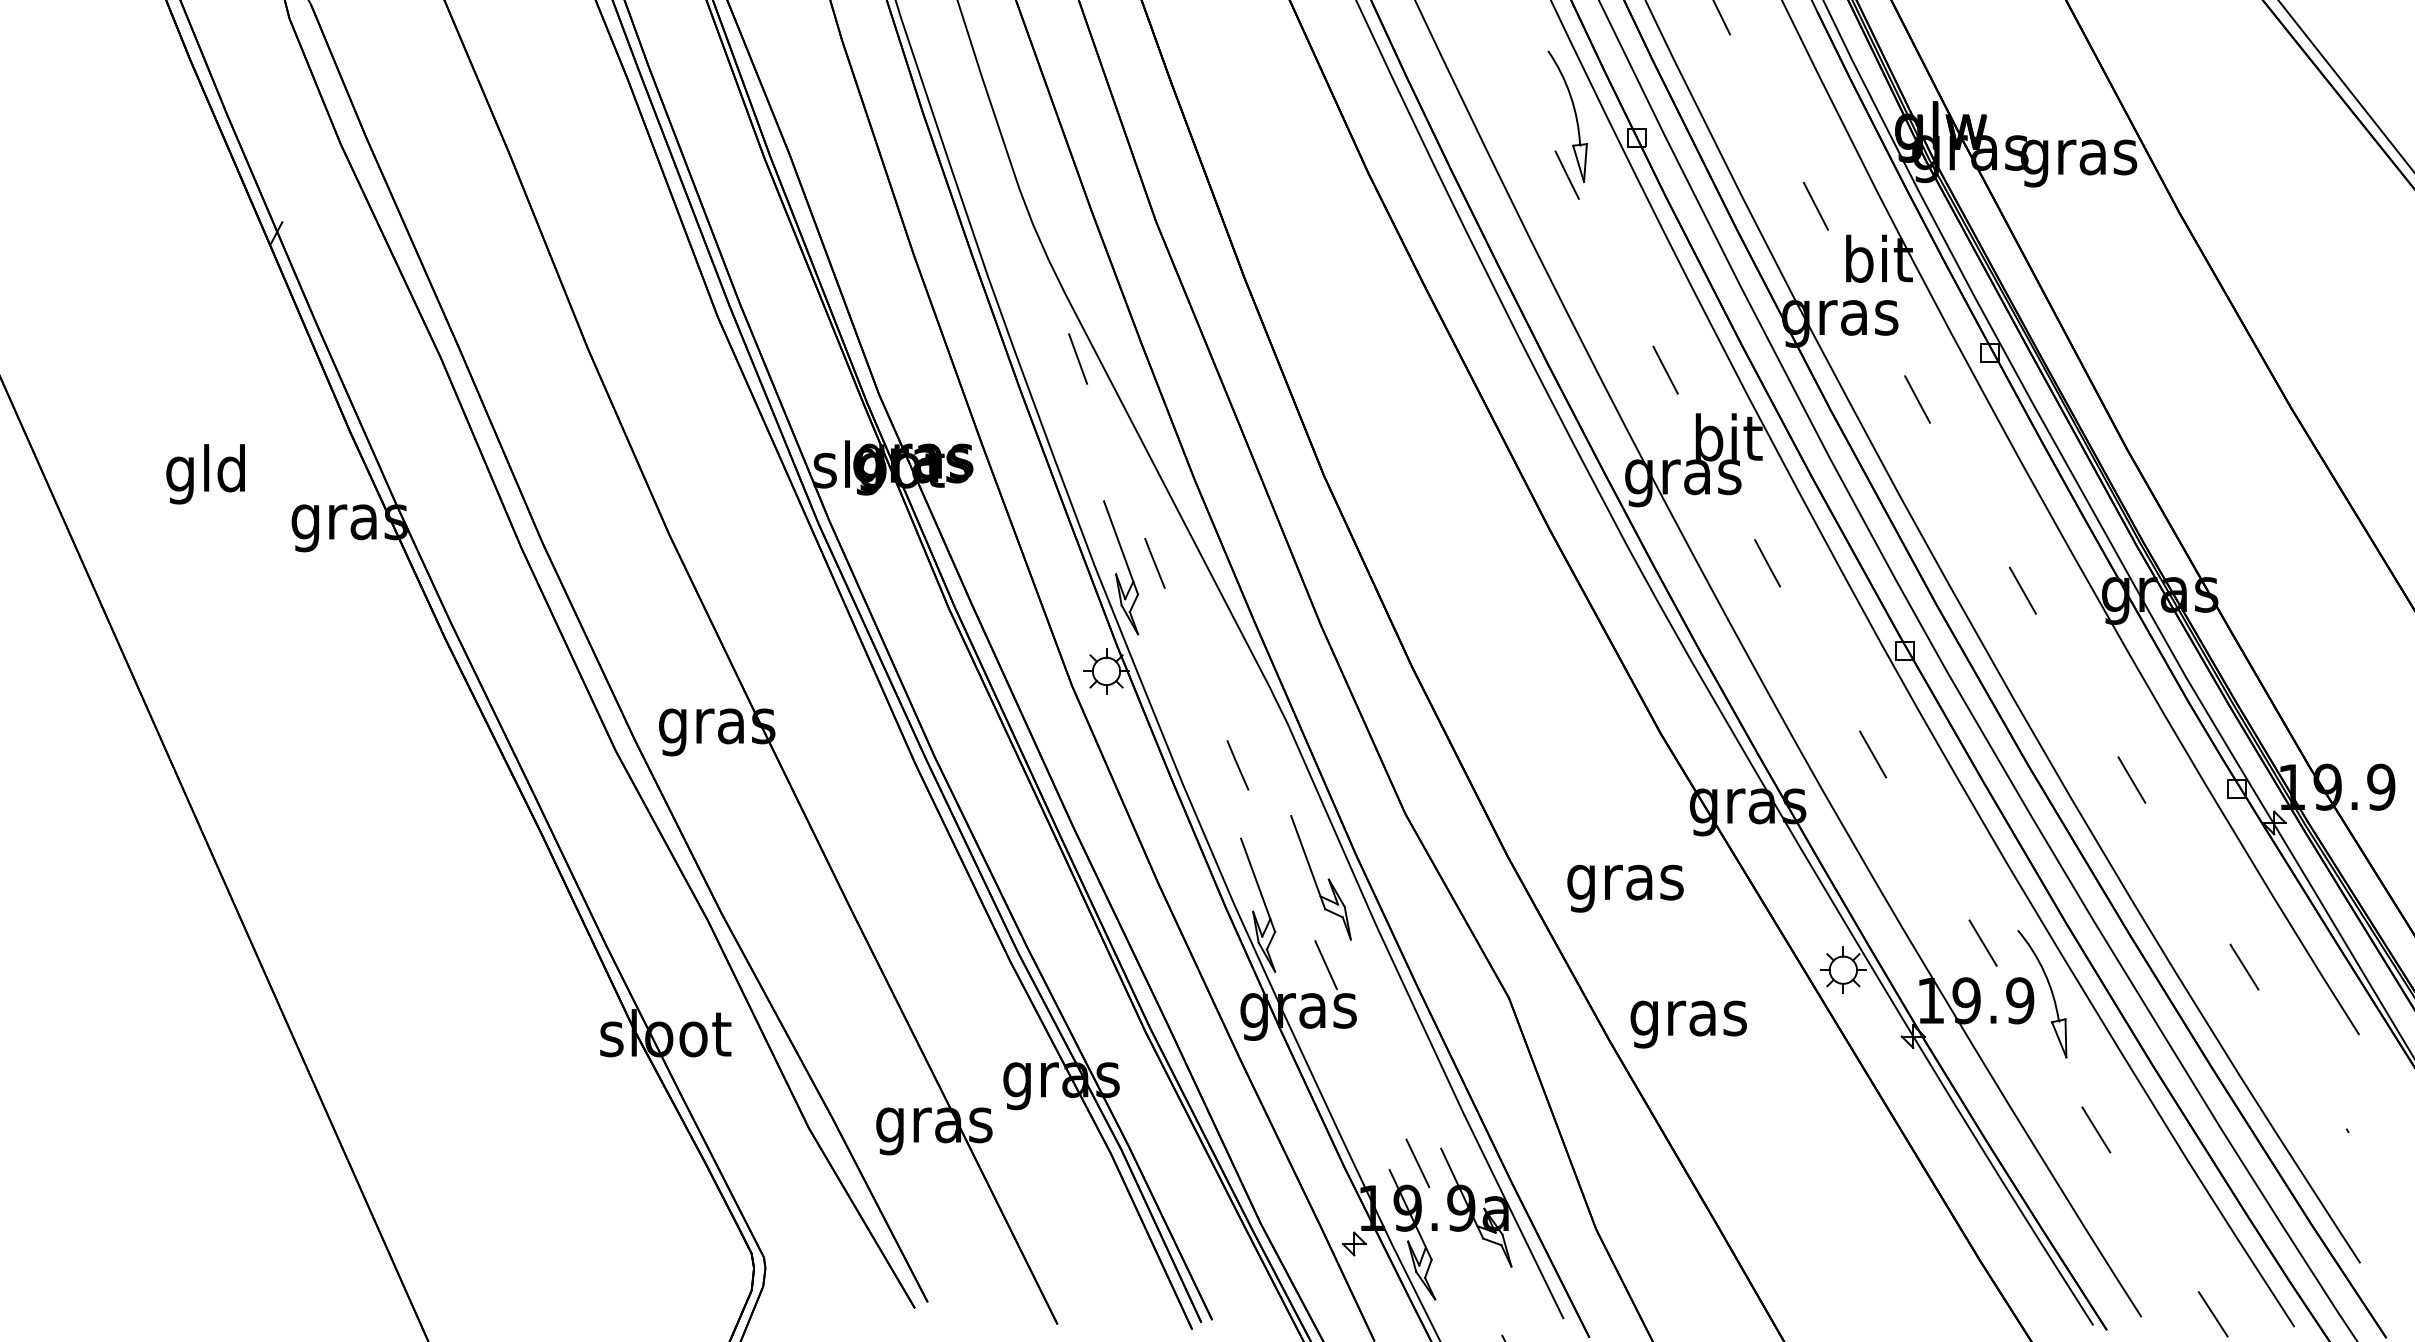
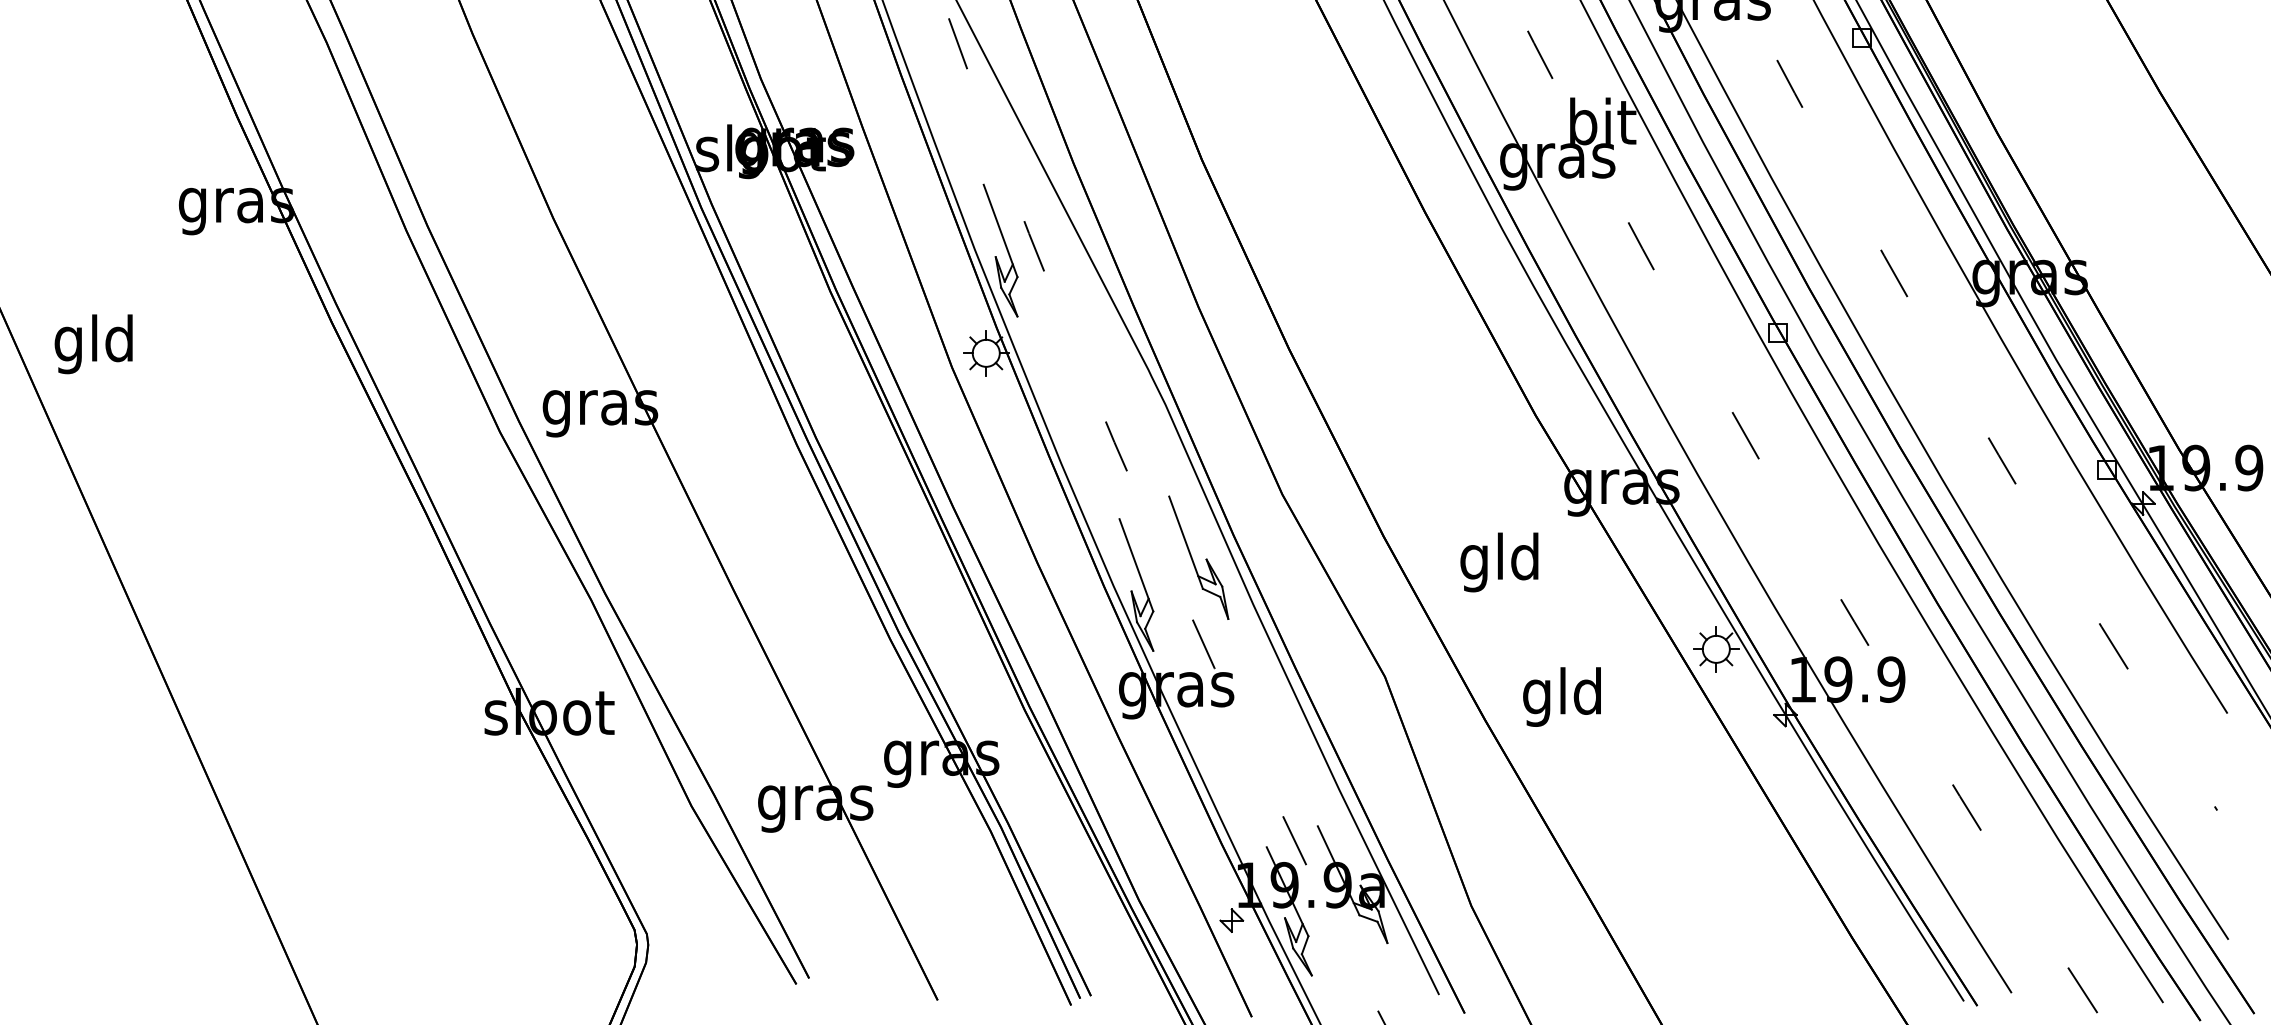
text: (205, 474) -> (93, 344), moved
text: (1625, 882) -> (1500, 562), gras -> gld
part: (2050, 991) -> (1921, 670), removed
text: (1688, 1018) -> (1562, 697), gras -> gld

